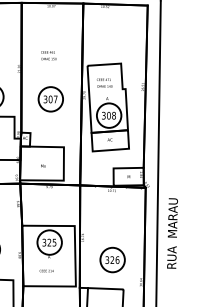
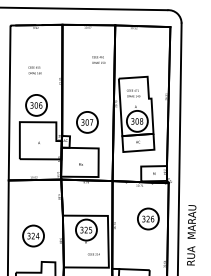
text: (48, 55) -> (98, 59), moved
part: (50, 99) -> (87, 122), moved
text: (172, 233) -> (191, 235), moved
part: (112, 259) -> (148, 218), moved
text: (46, 271) -> (93, 254), moved

